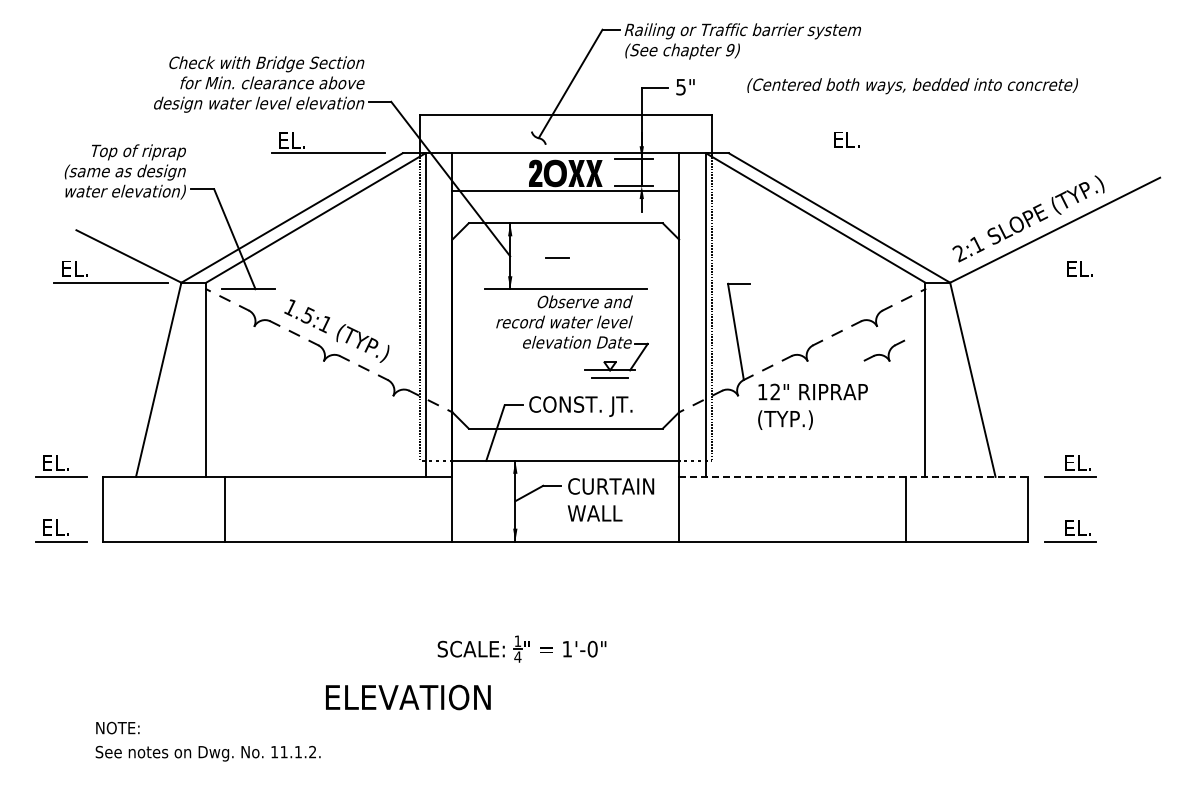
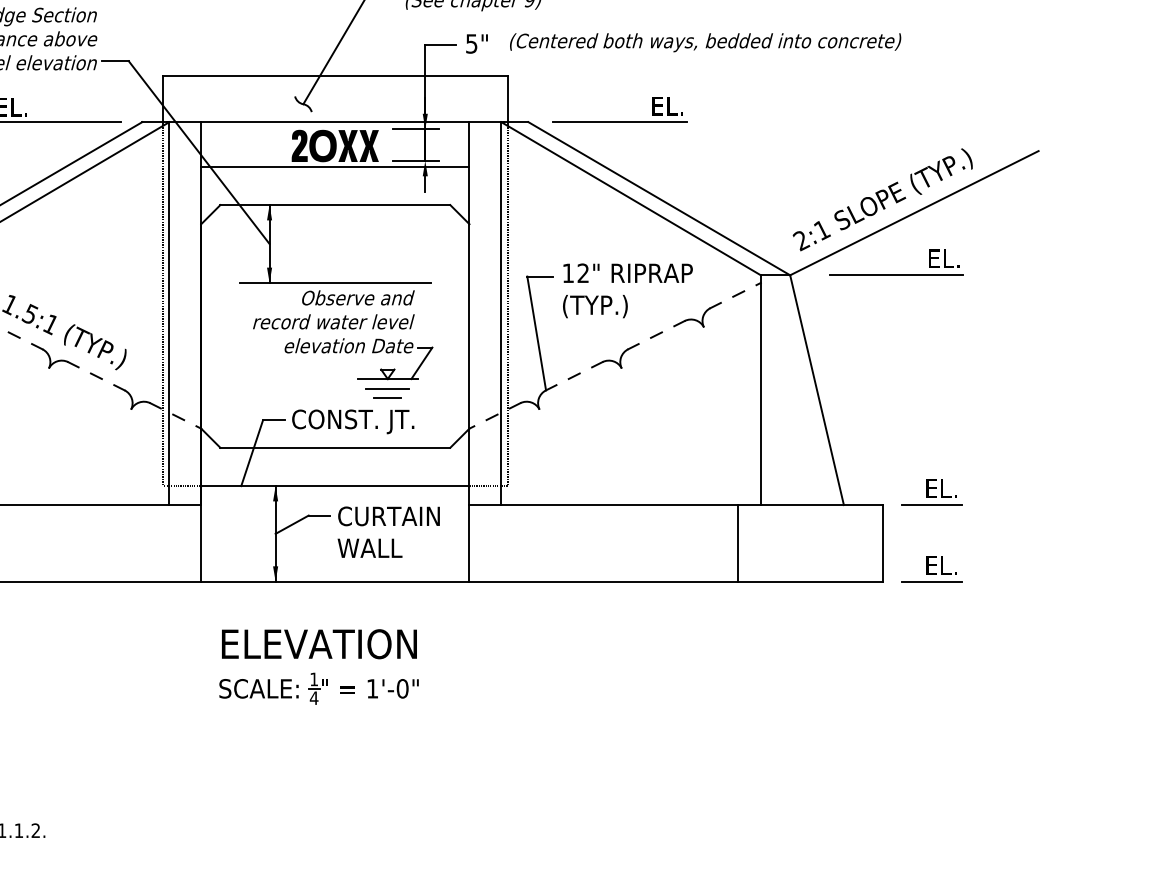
text: (912, 86) -> (705, 43), moved
line: (805, 153) -> (619, 122), added
line: (557, 257) -> (388, 398), moved
line: (1039, 282) -> (895, 275), added
part: (884, 350) -> (712, 355), removed
text: (812, 406) -> (627, 290), moved
line: (853, 476) -> (675, 504), dashed -> solid
part: (521, 648) -> (318, 688), moved
text: (408, 697) -> (319, 644), moved

